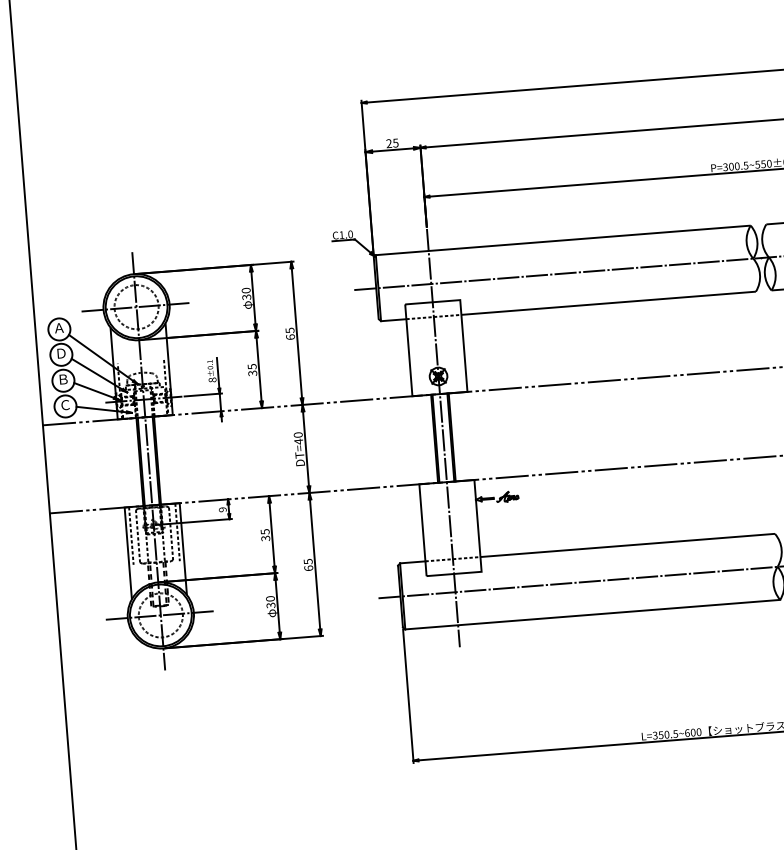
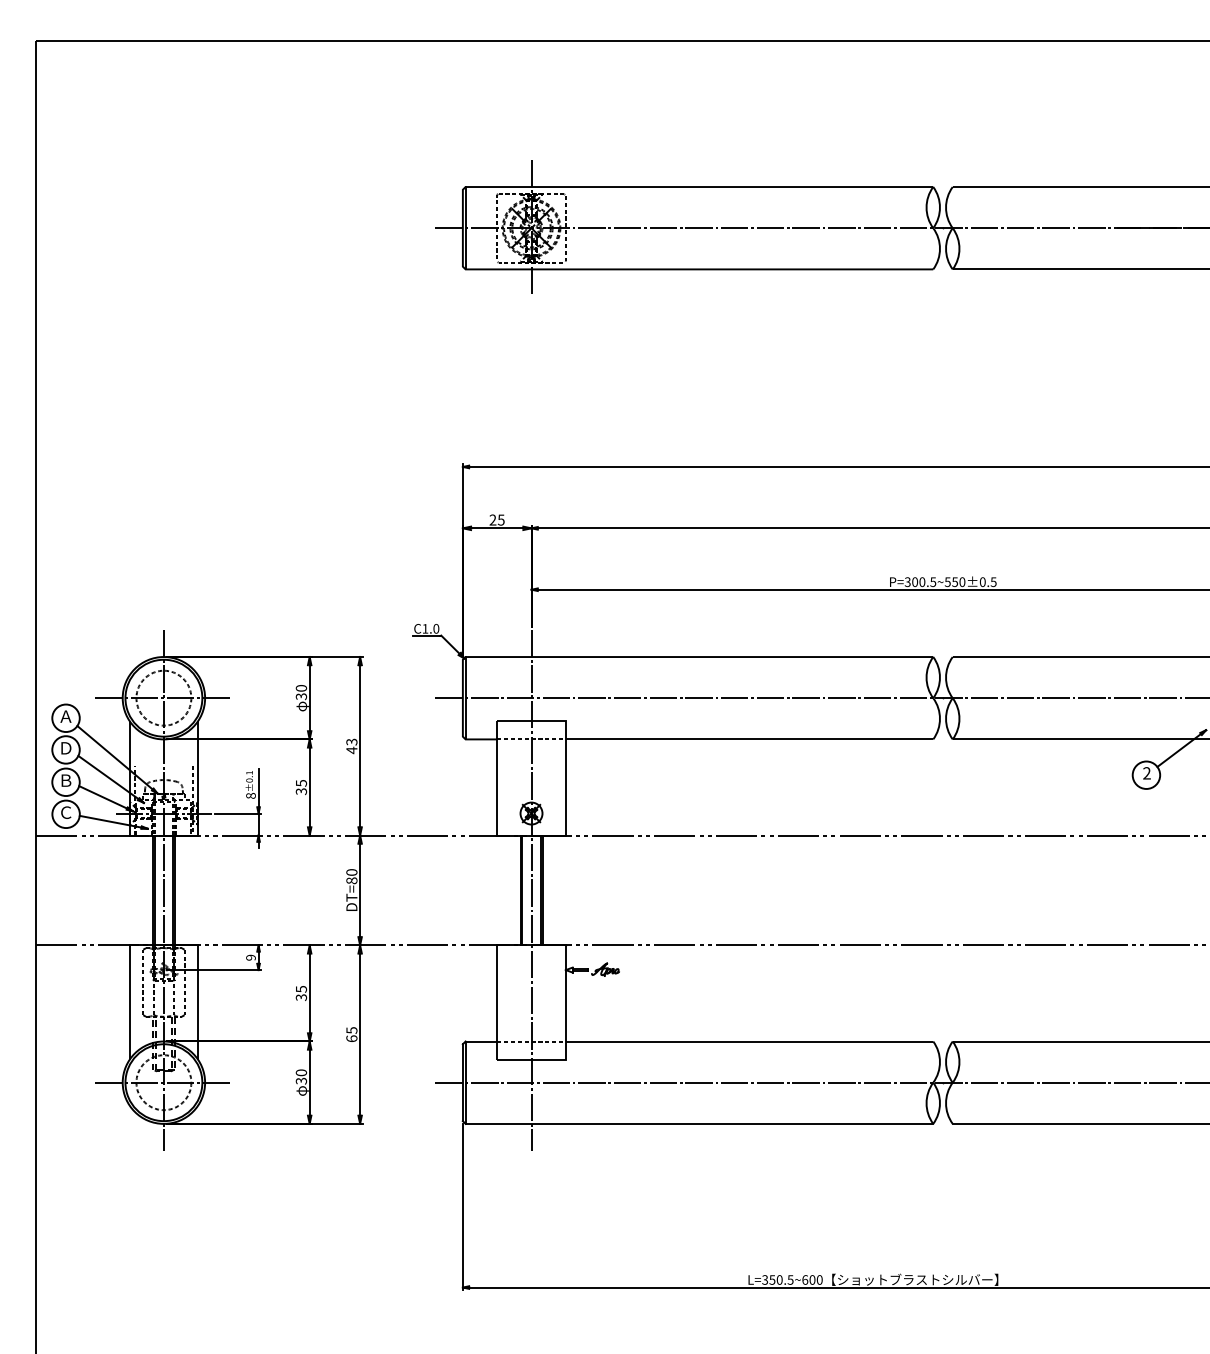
text: (290, 334) -> (351, 746), 65 -> 43
text: (298, 441) -> (351, 880), DT=40 -> DT=80
line: (177, 532) -> (192, 981), removed
line: (131, 536) -> (135, 981), removed

